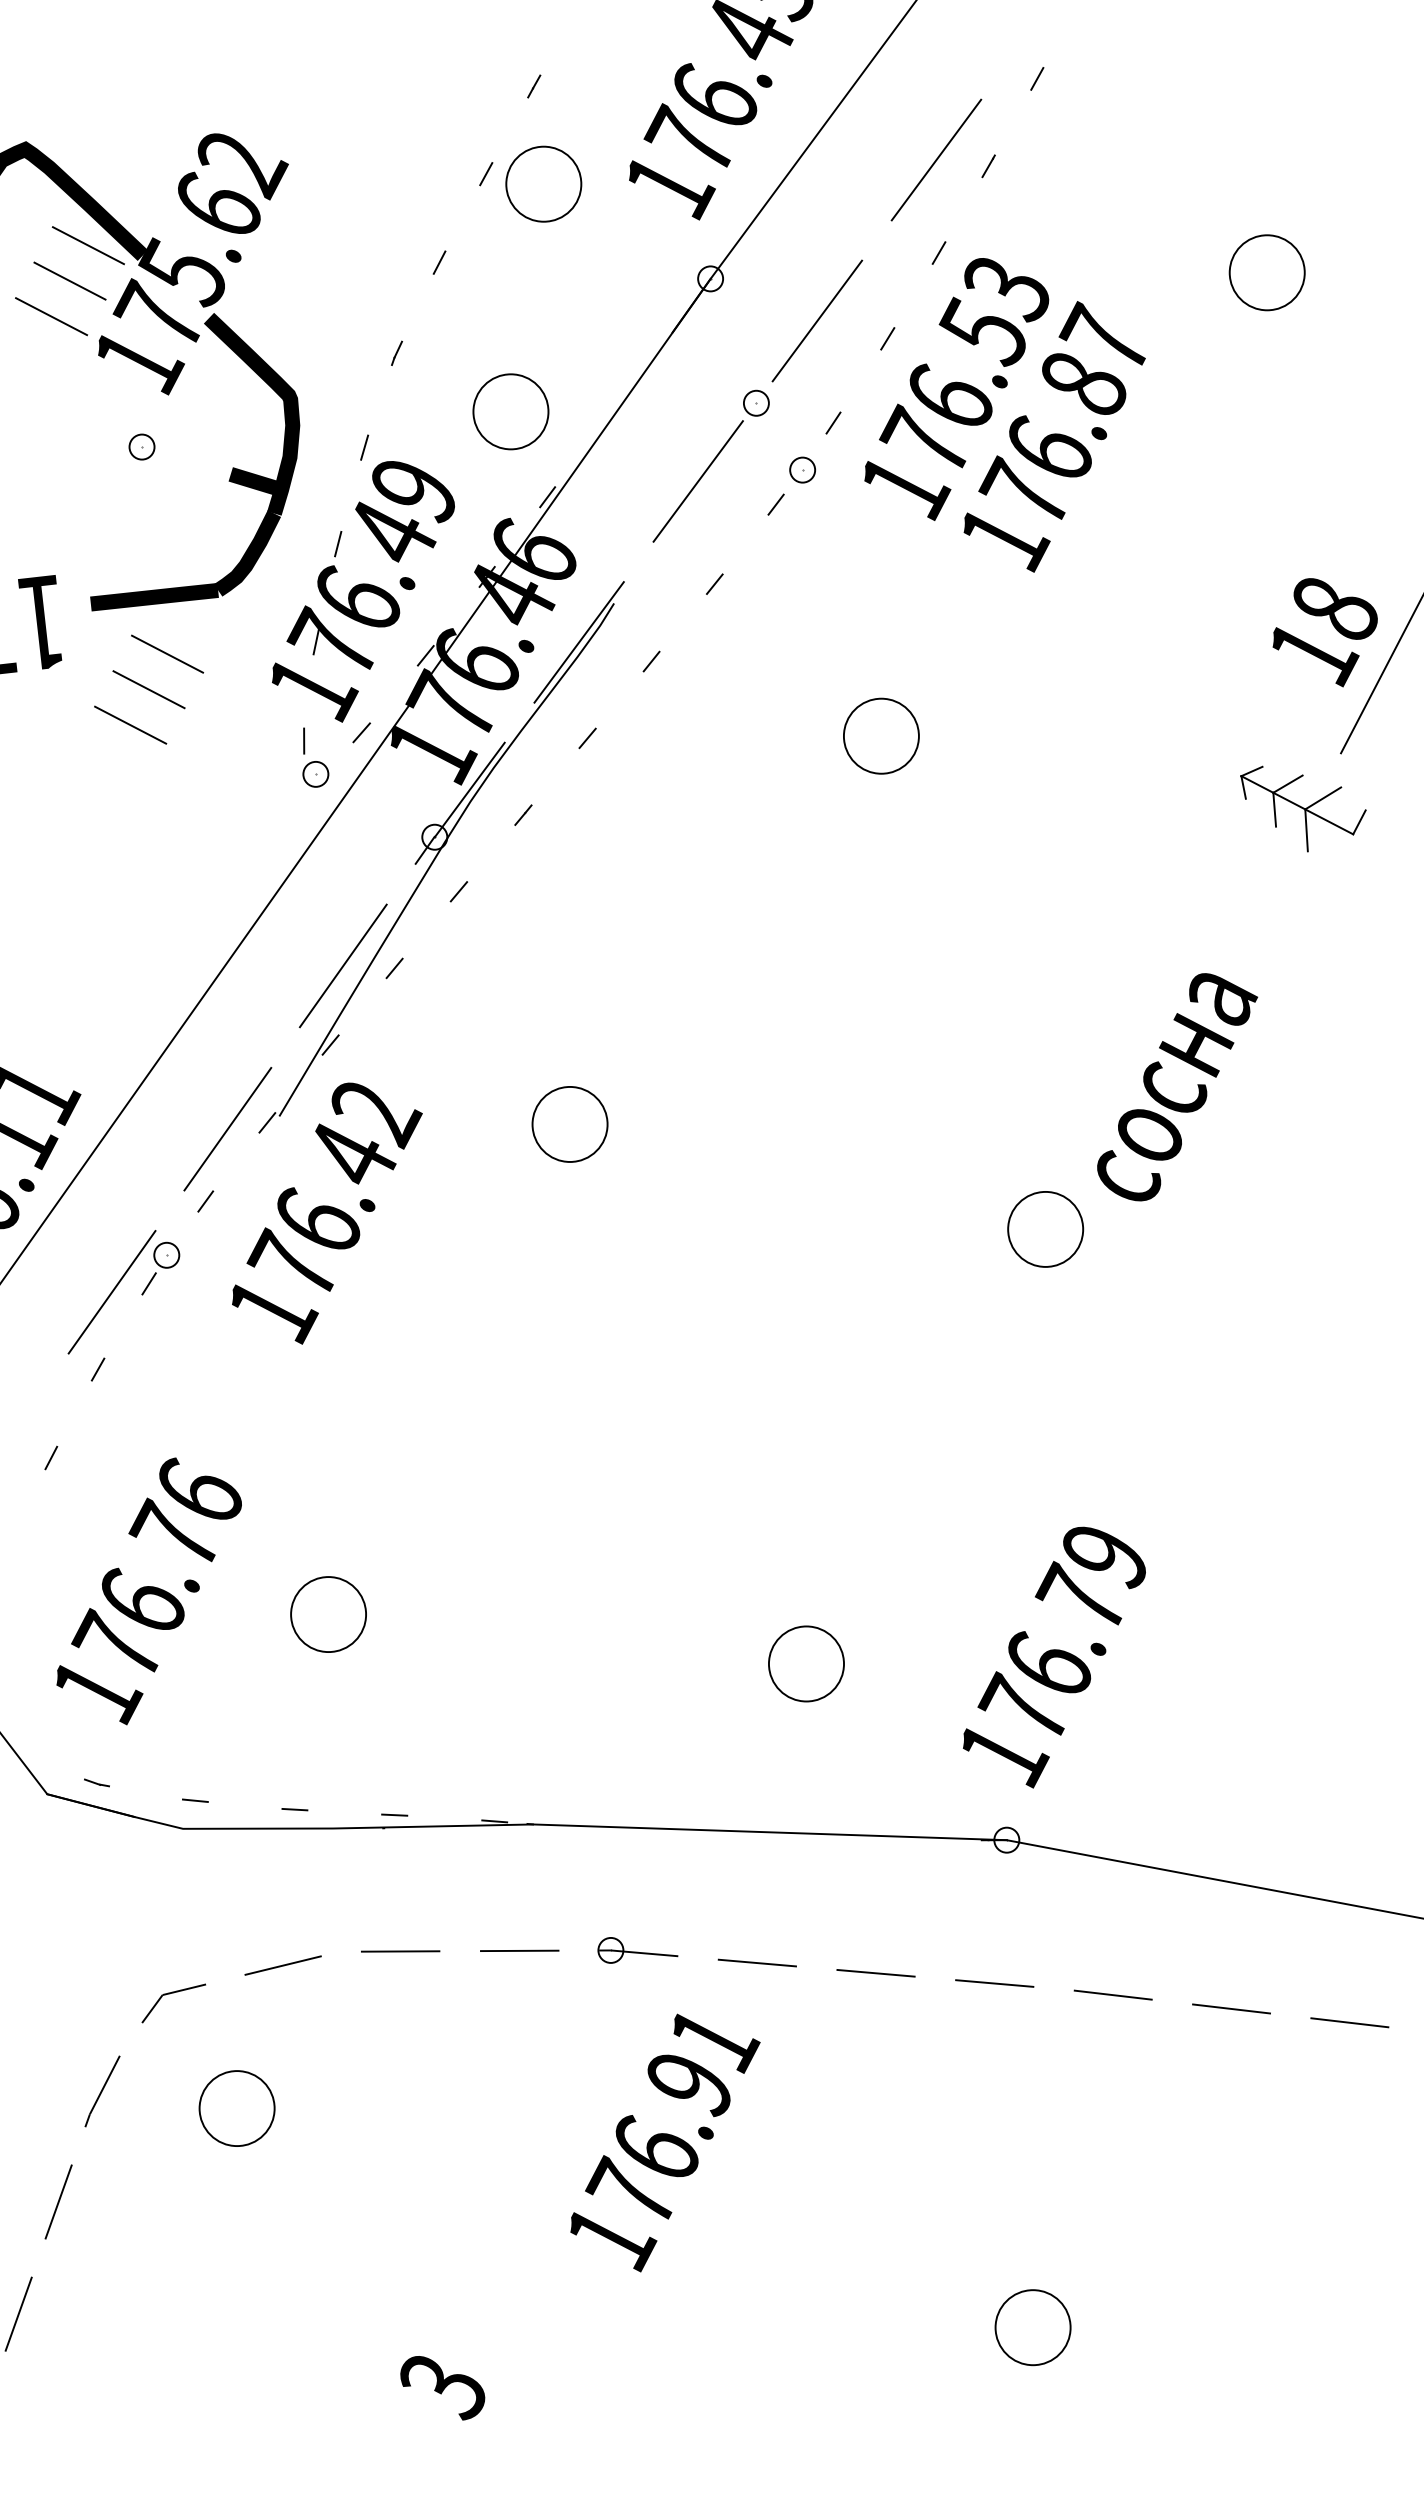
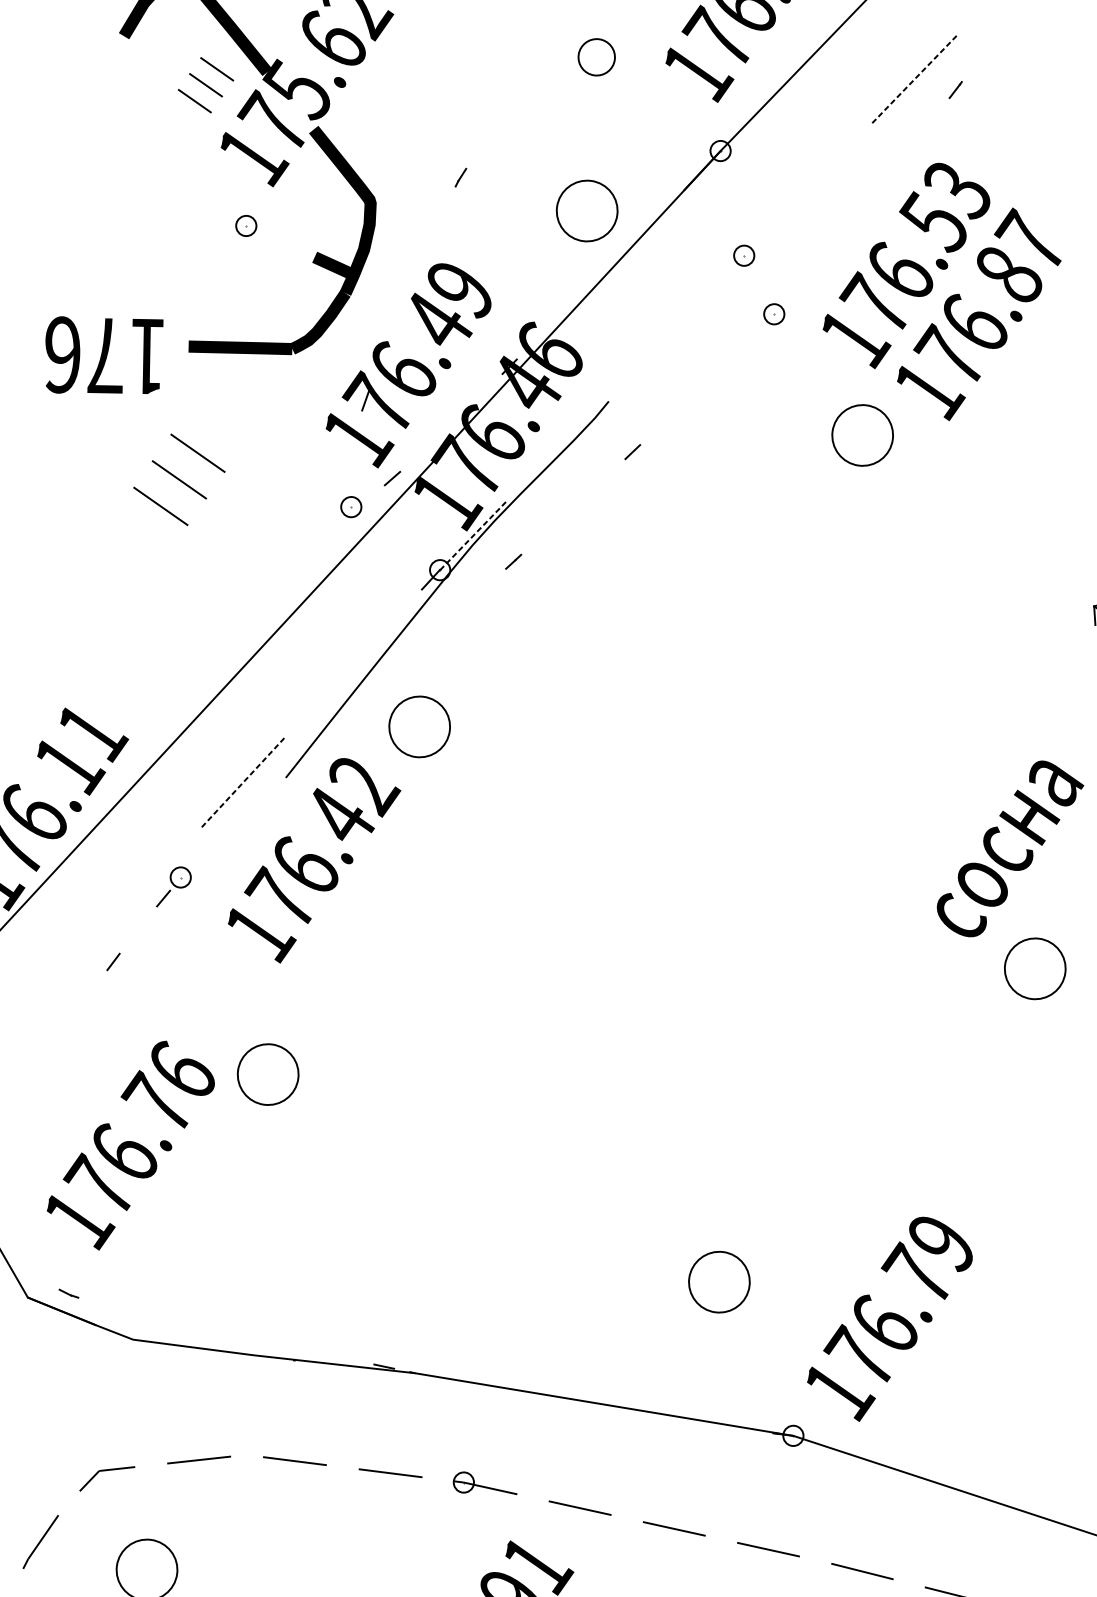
line: (1037, 78) -> (1004, 24), removed
line: (936, 159) -> (914, 79), solid -> dashed
line: (486, 174) -> (551, 43), removed
part: (543, 183) -> (596, 56), size x0.6
line: (938, 252) -> (906, 153), removed
line: (439, 262) -> (504, 109), removed
part: (69, 281) -> (205, 85), size x0.6
line: (817, 320) -> (802, 195), removed
line: (887, 338) -> (856, 217), removed
part: (510, 411) -> (586, 210), moved
line: (833, 422) -> (804, 279), removed
line: (364, 447) -> (424, 249), removed
line: (697, 481) -> (688, 312), removed
line: (547, 497) -> (566, 309), removed
line: (775, 504) -> (748, 339), removed
line: (338, 543) -> (393, 324), removed
line: (714, 583) -> (691, 396), removed
line: (578, 642) -> (576, 429), removed
line: (425, 655) -> (451, 423), removed
part: (149, 689) -> (179, 479), moved
part: (881, 735) -> (862, 434), moved
line: (587, 738) -> (573, 507), removed
line: (304, 740) -> (345, 478), removed
line: (469, 790) -> (472, 536), solid -> dashed
line: (458, 891) -> (453, 616), removed
line: (342, 965) -> (352, 663), removed
line: (394, 968) -> (393, 671), removed
line: (330, 1044) -> (334, 725), removed
line: (267, 1122) -> (275, 781), removed
part: (569, 1124) -> (419, 726), moved
line: (228, 1128) -> (243, 782), solid -> dashed
line: (205, 1201) -> (217, 838), removed
part: (1045, 1229) -> (1035, 968), moved
line: (111, 1292) -> (132, 901), removed
line: (51, 1457) -> (66, 1027), removed
part: (328, 1614) -> (268, 1074), moved
text: (1054, 1657) -> (890, 1319), moved
part: (806, 1663) -> (719, 1281), moved
line: (194, 1800) -> (145, 1318), removed
line: (294, 1809) -> (224, 1335), removed
line: (394, 1814) -> (304, 1350), removed

